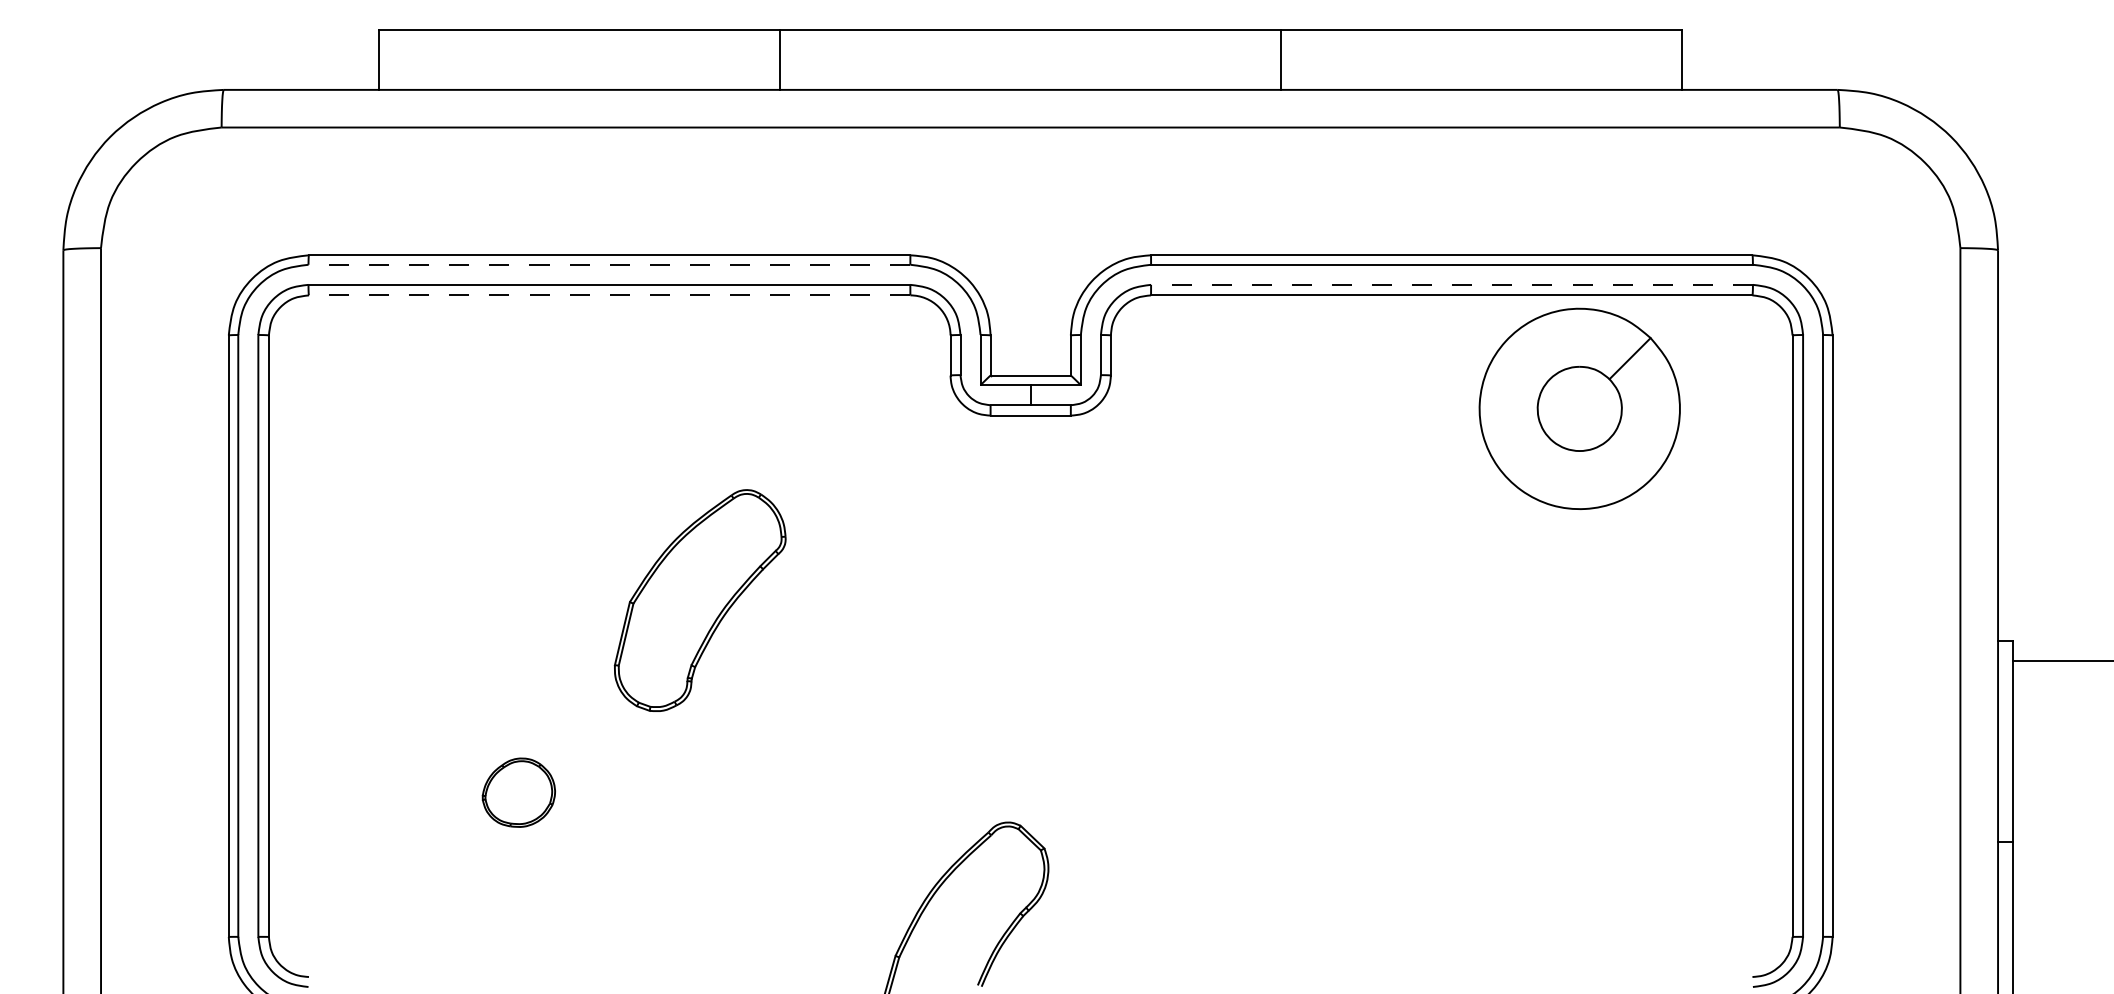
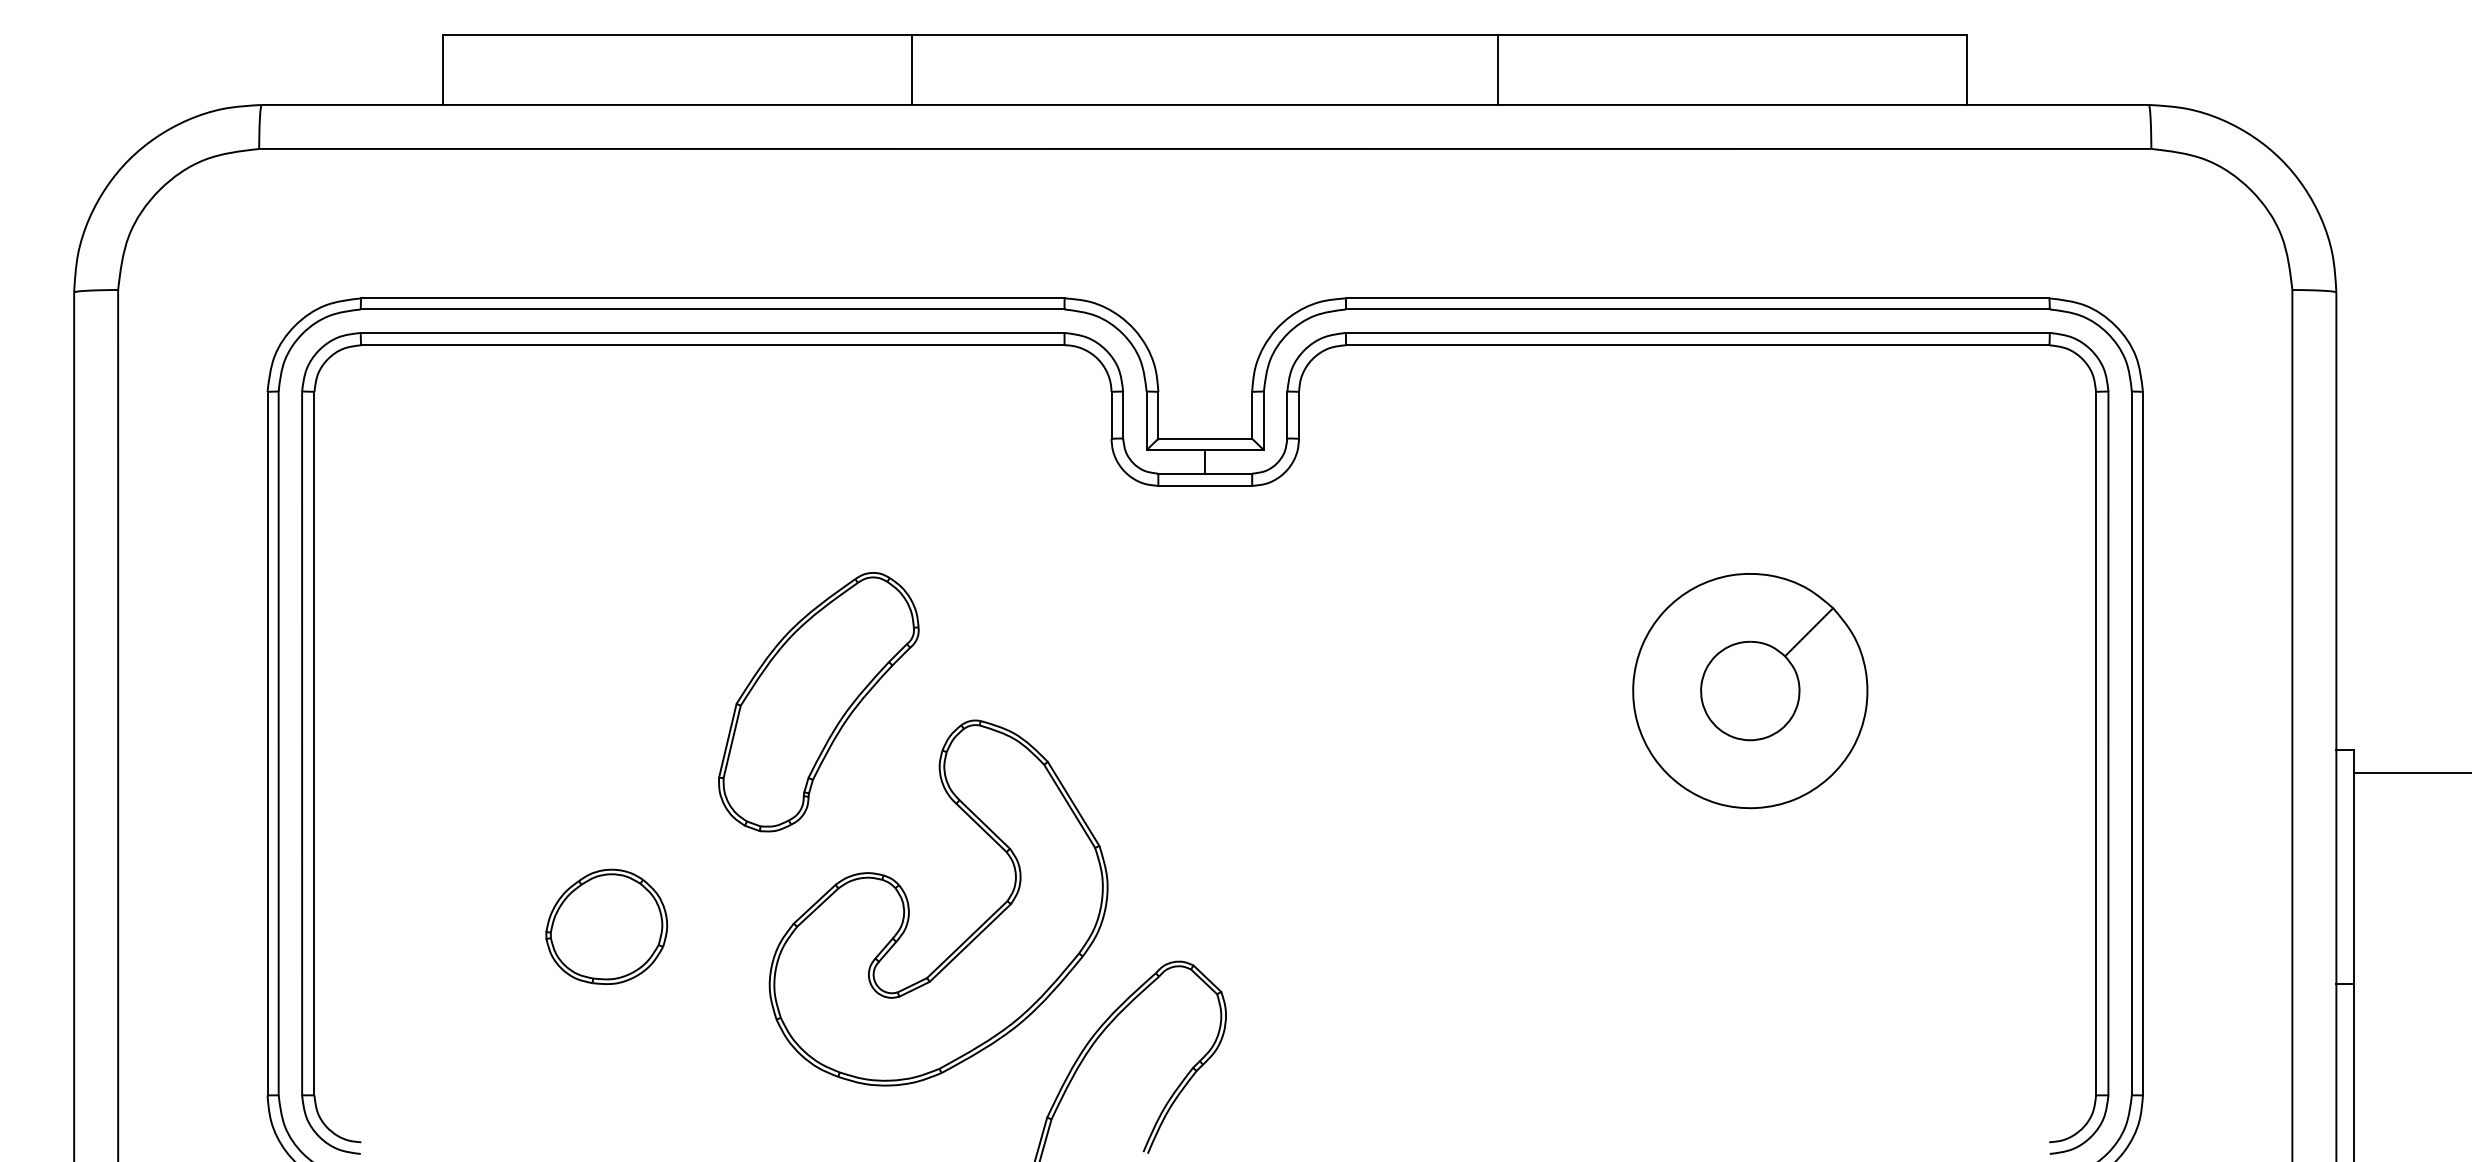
line: (609, 264) -> (712, 309), dashed -> solid
line: (1451, 284) -> (1697, 332), dashed -> solid
line: (609, 295) -> (712, 345), dashed -> solid
part: (1579, 409) -> (1750, 691), moved
part: (777, 773) -> (909, 904), added
part: (518, 792) -> (606, 926), size x1.43

